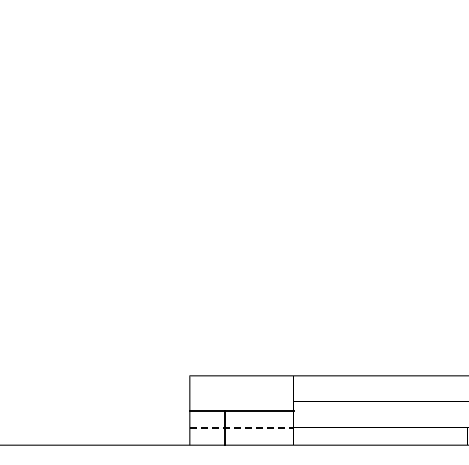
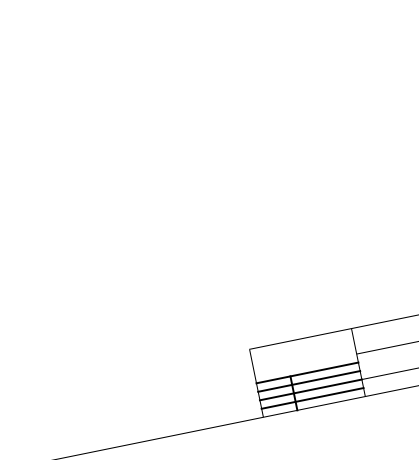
line: (241, 419) -> (308, 381), added
line: (242, 427) -> (311, 389), dashed -> solid
line: (241, 436) -> (312, 398), added

